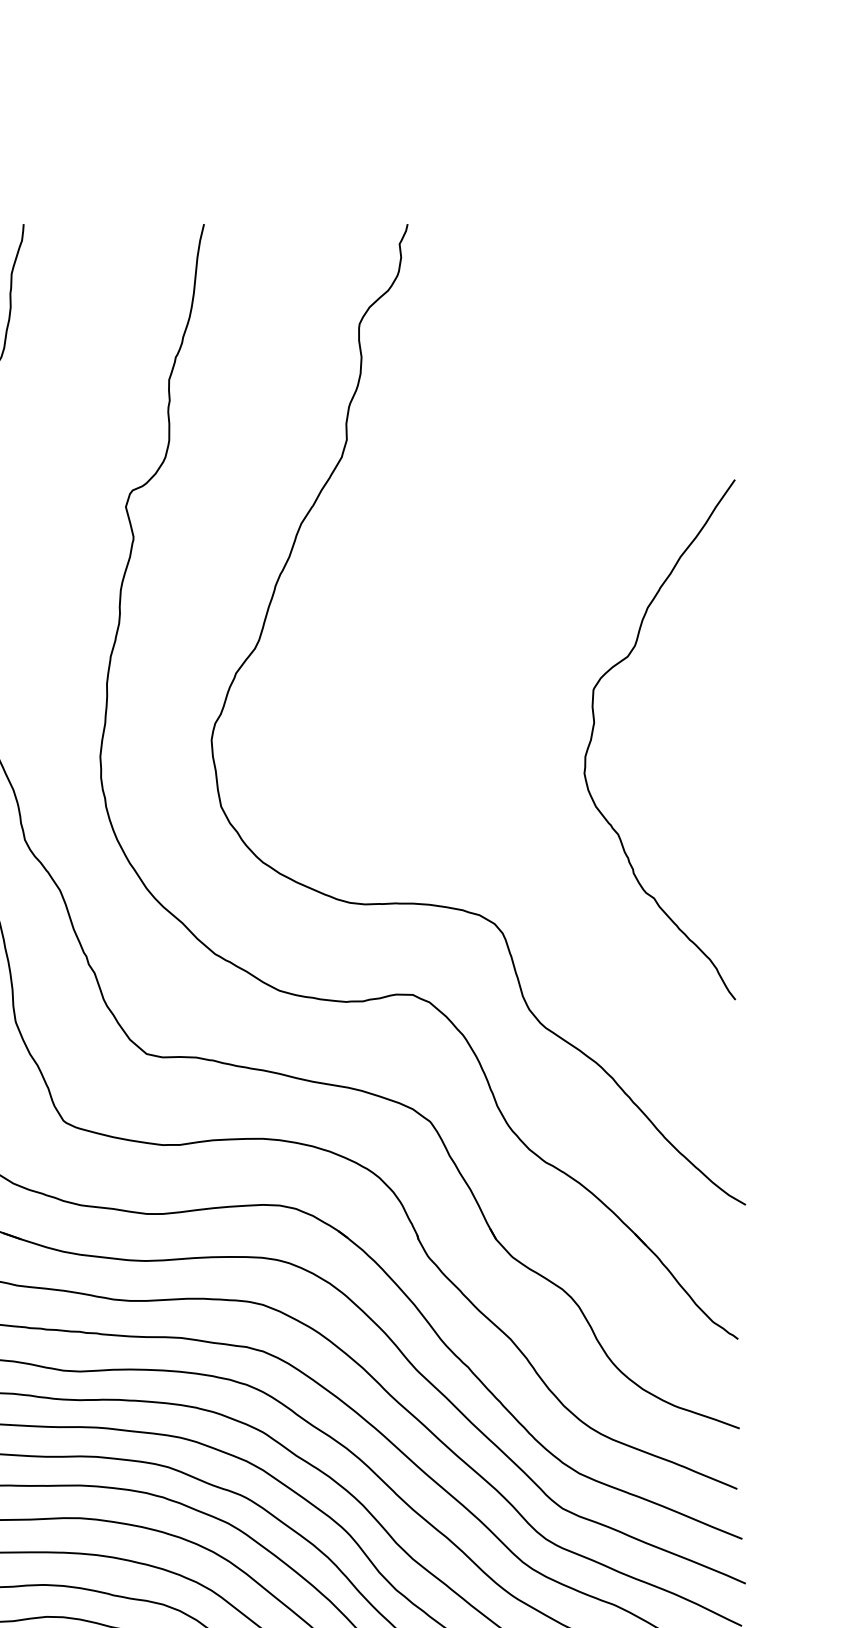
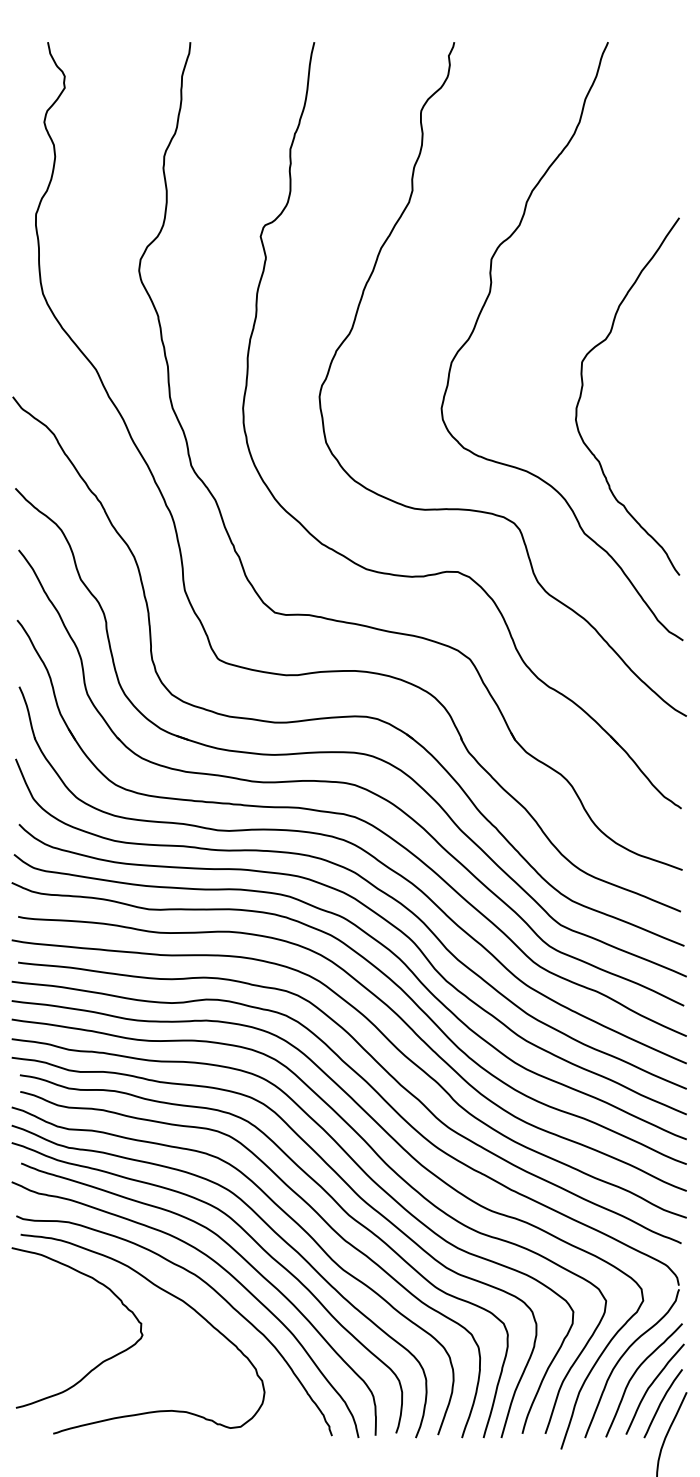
curve: (452, 605) -> (485, 304), added

